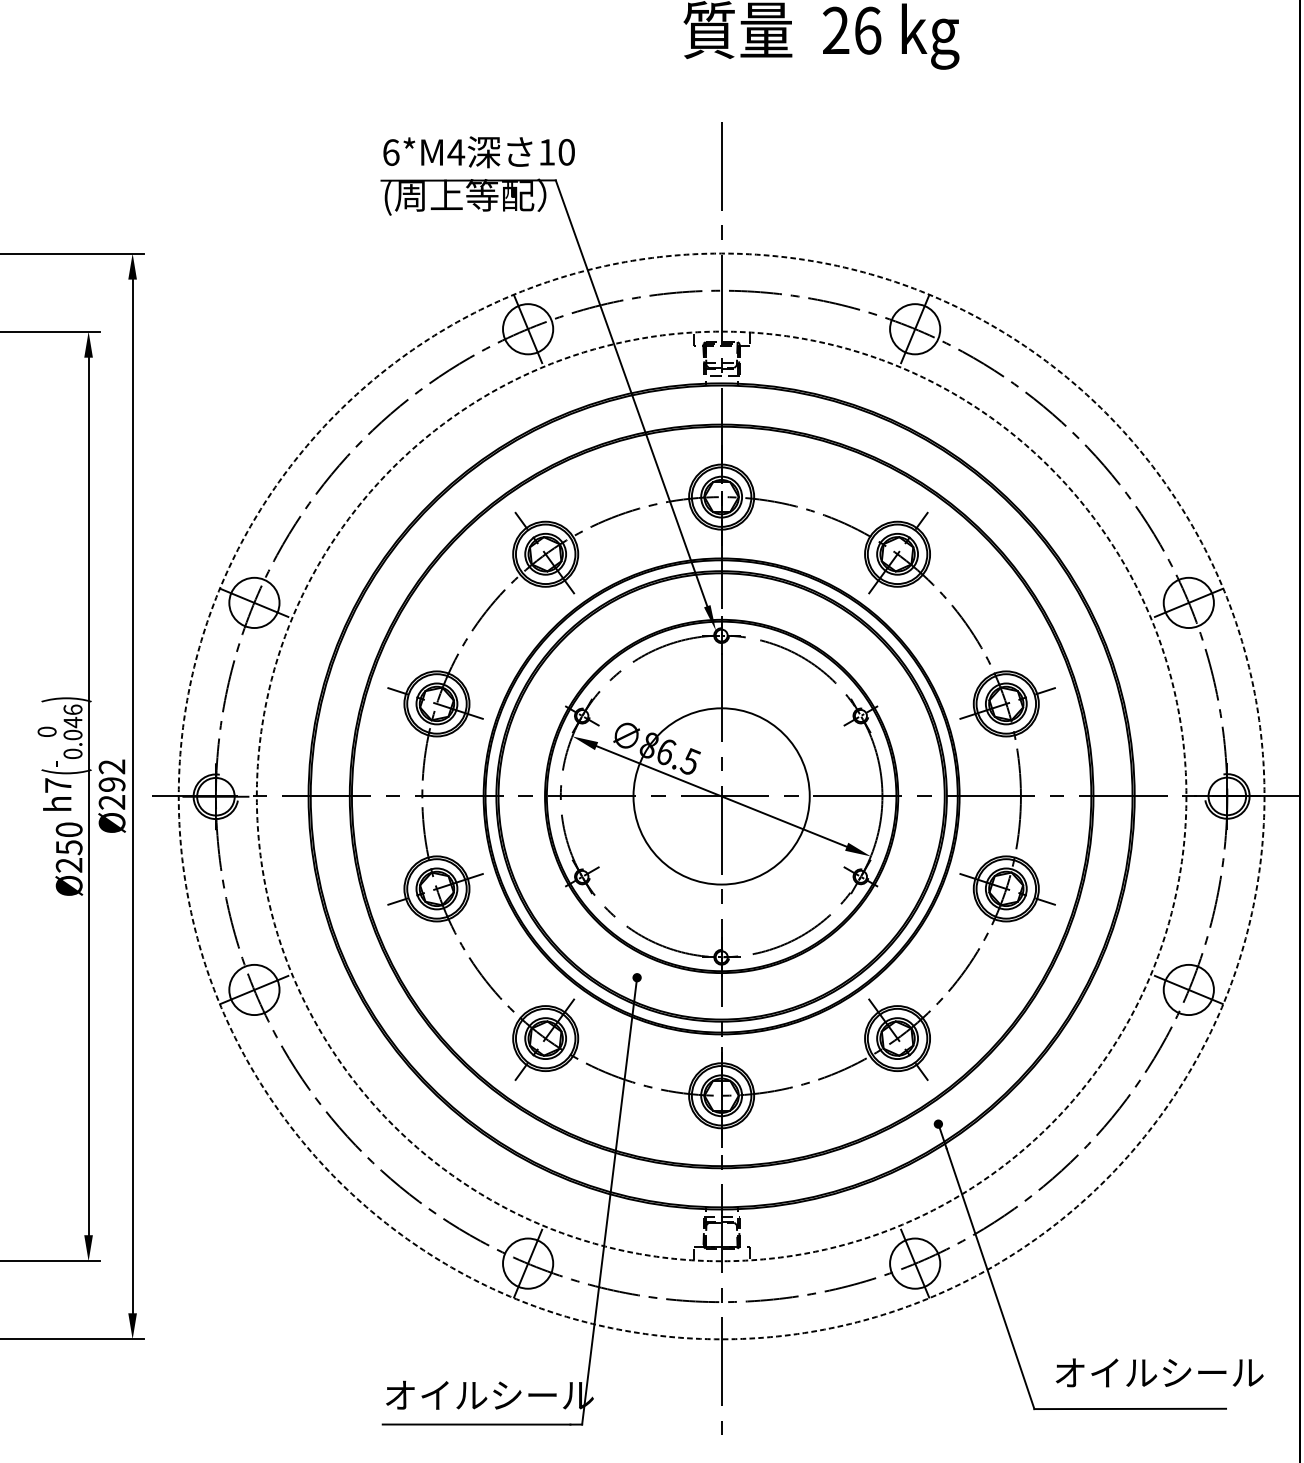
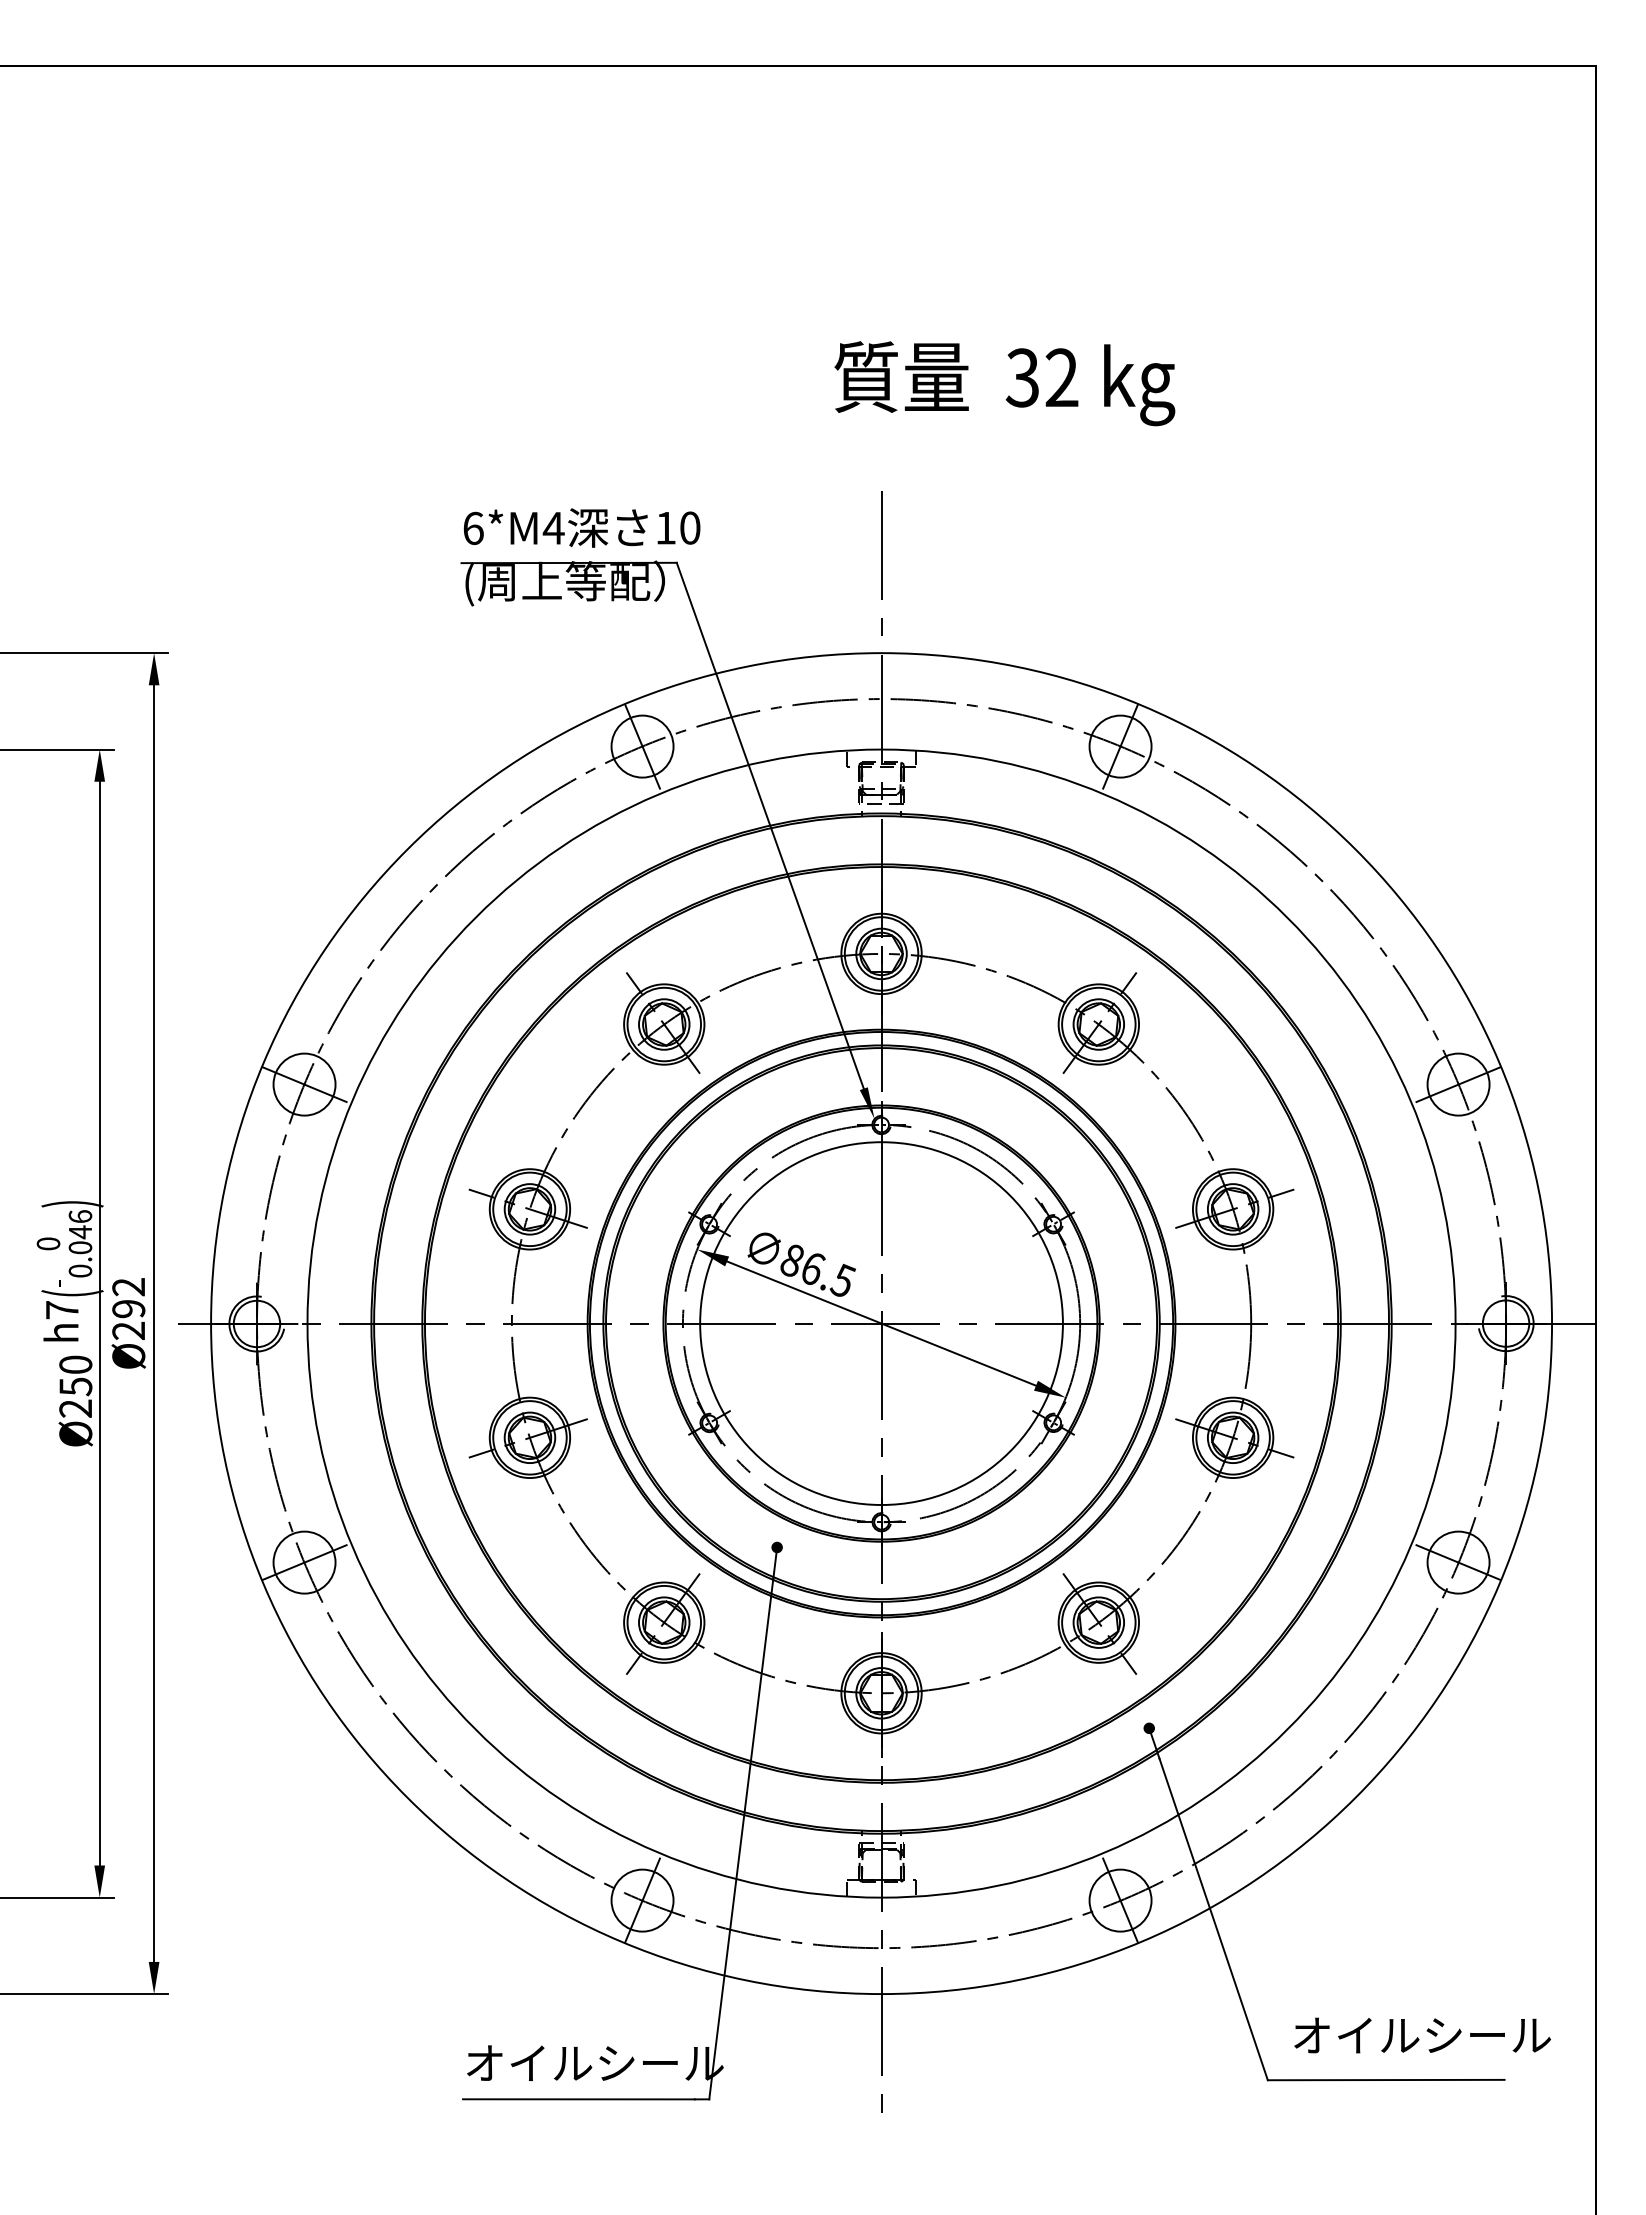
text: (851, 30) -> (1041, 377), 26 -> 32
circle: (721, 796) -> (881, 1323), dashed -> solid
circle: (721, 796) -> (881, 1323), dashed -> solid
circle: (721, 796) -> (881, 1323), size x1.67

